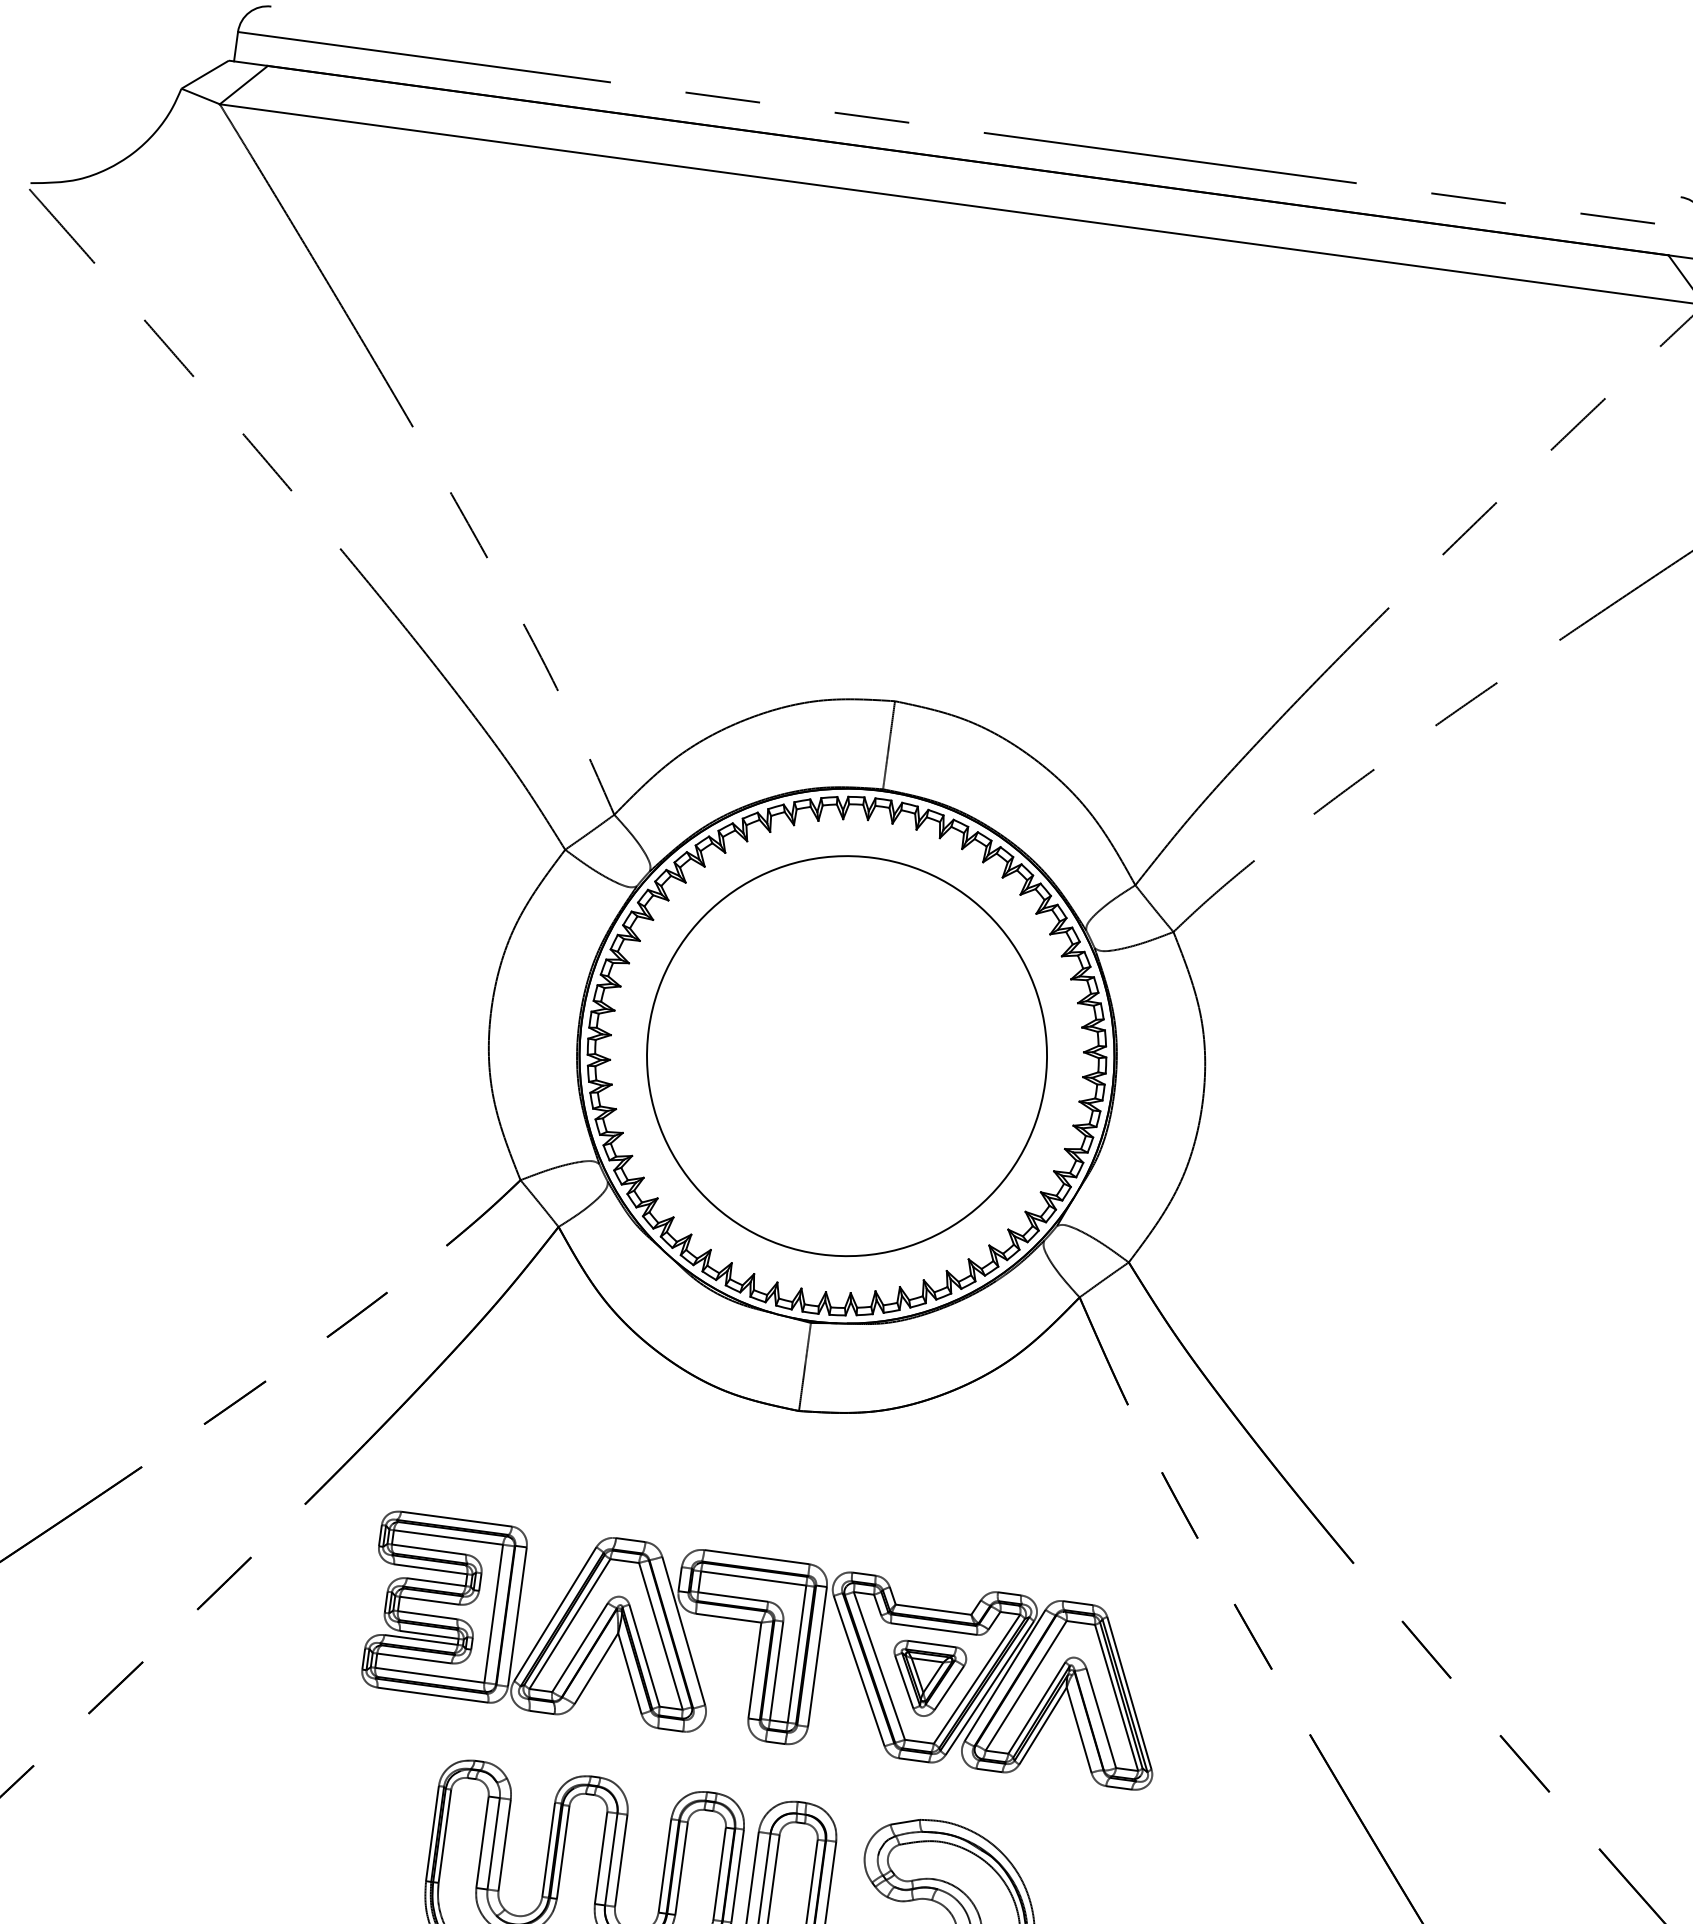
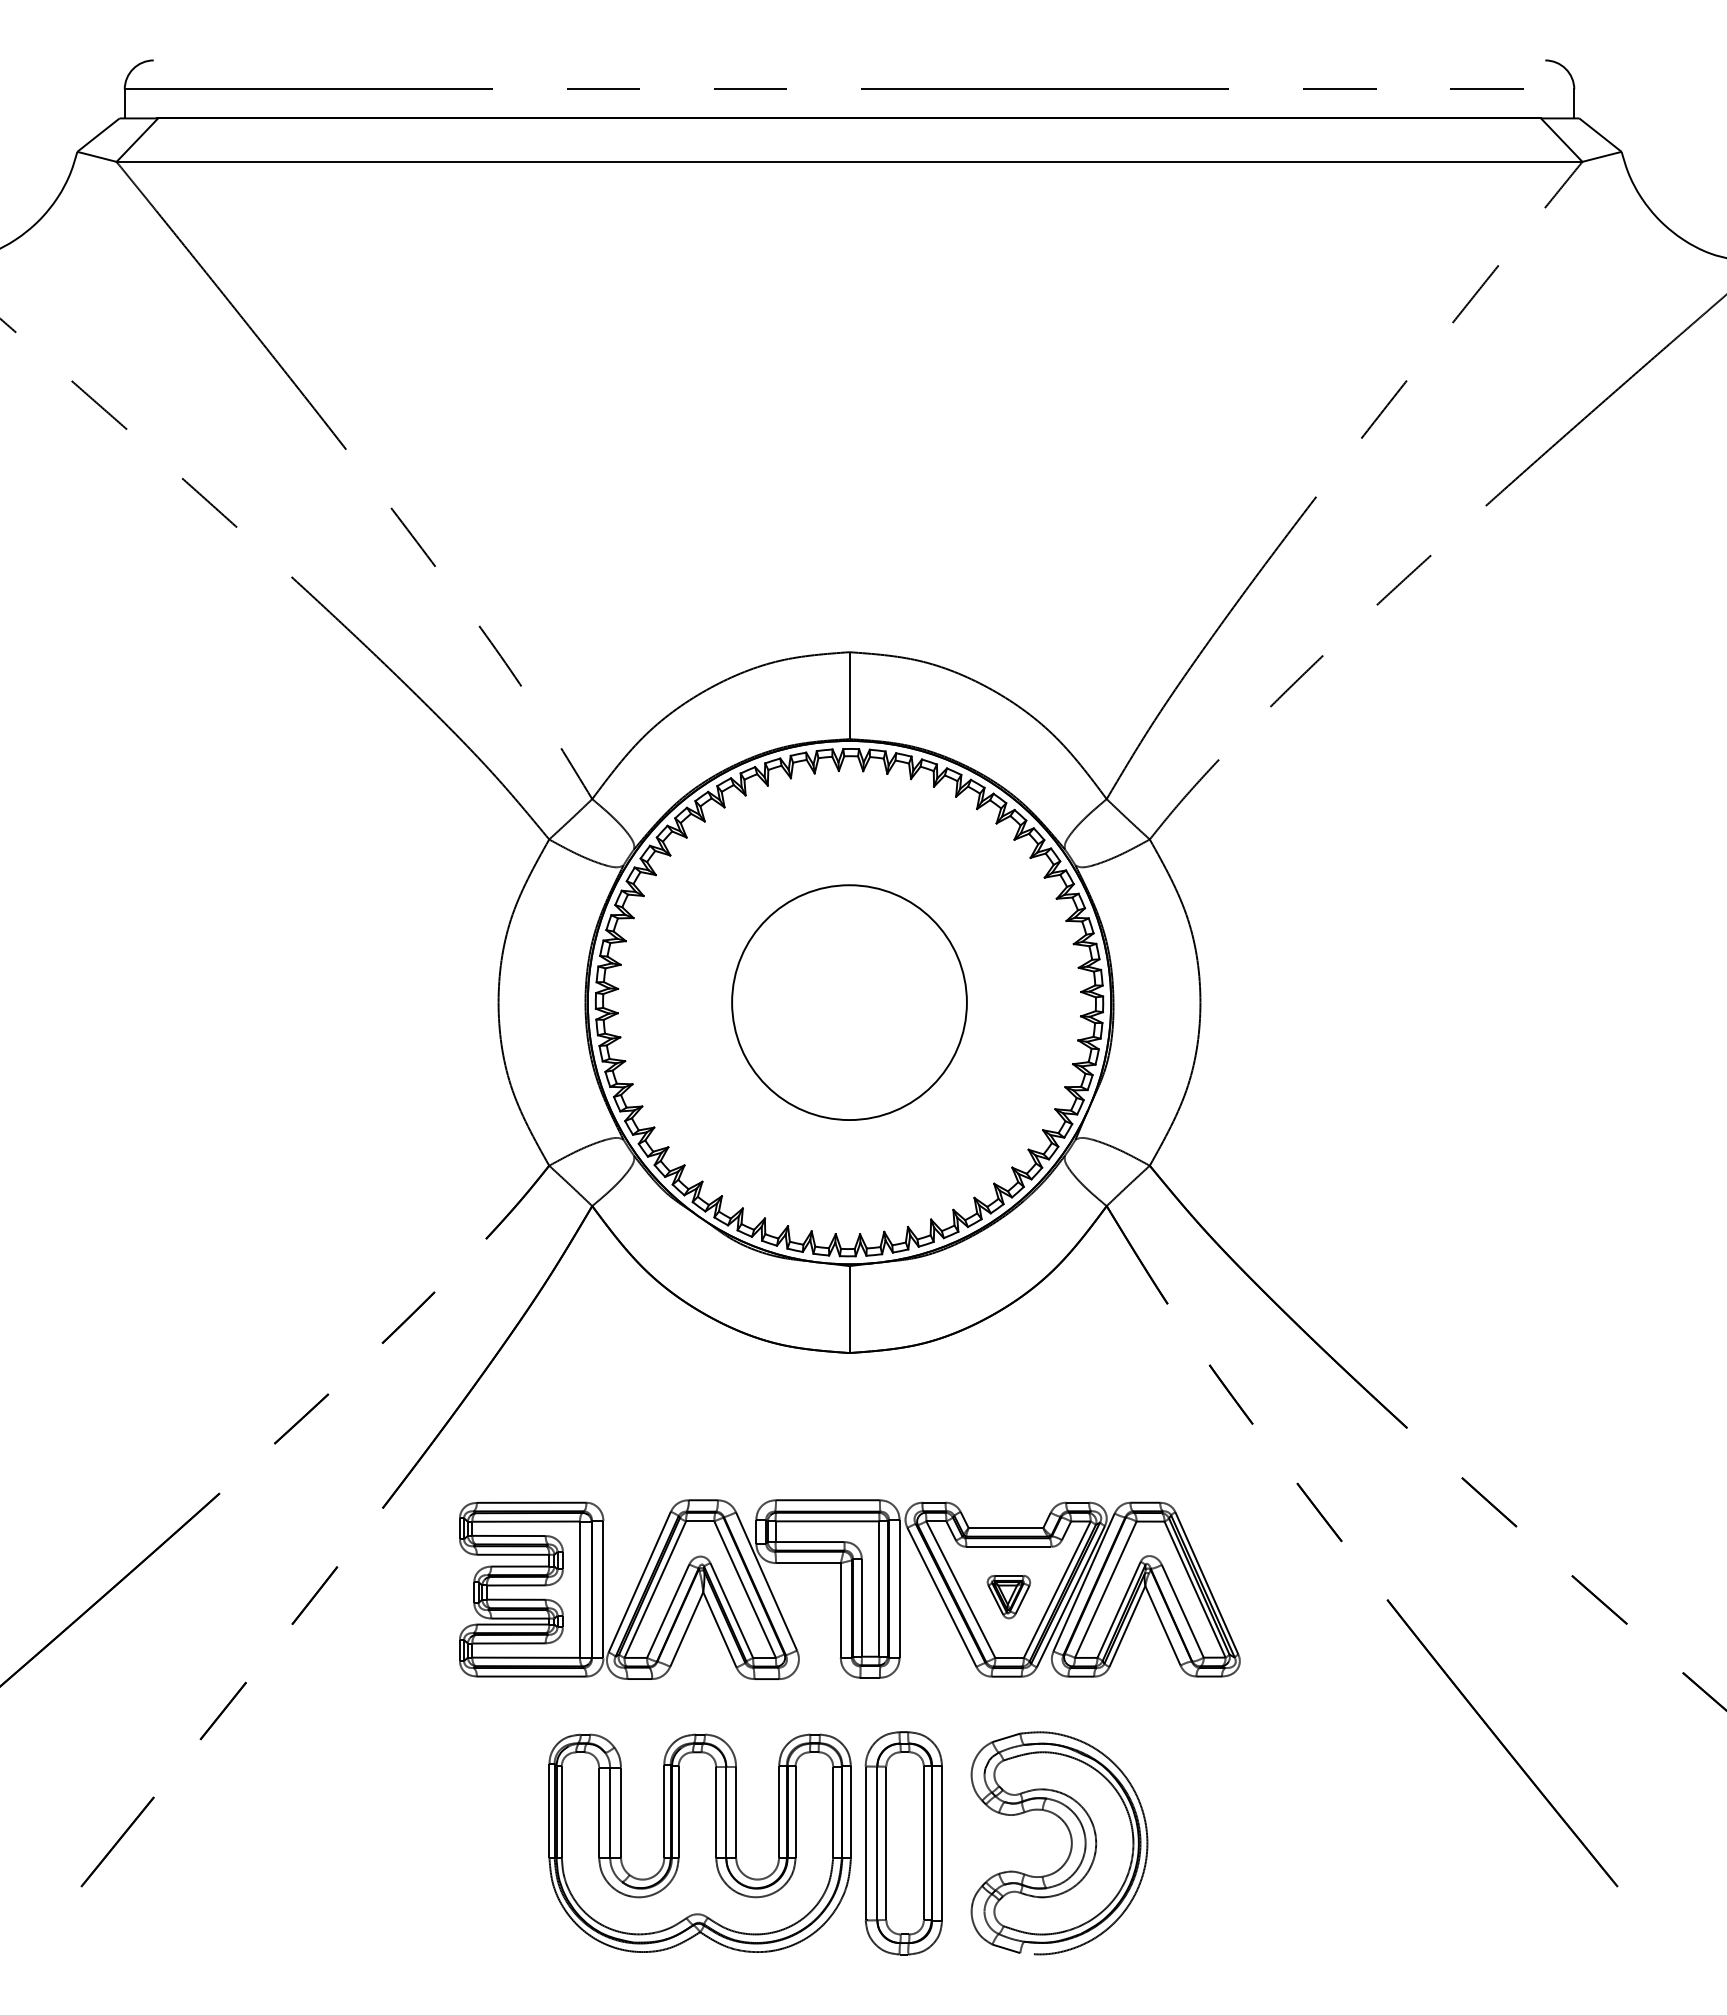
circle: (847, 1055) -> (849, 1002), size x0.6
part: (926, 1679) -> (1008, 1596), size x0.6

